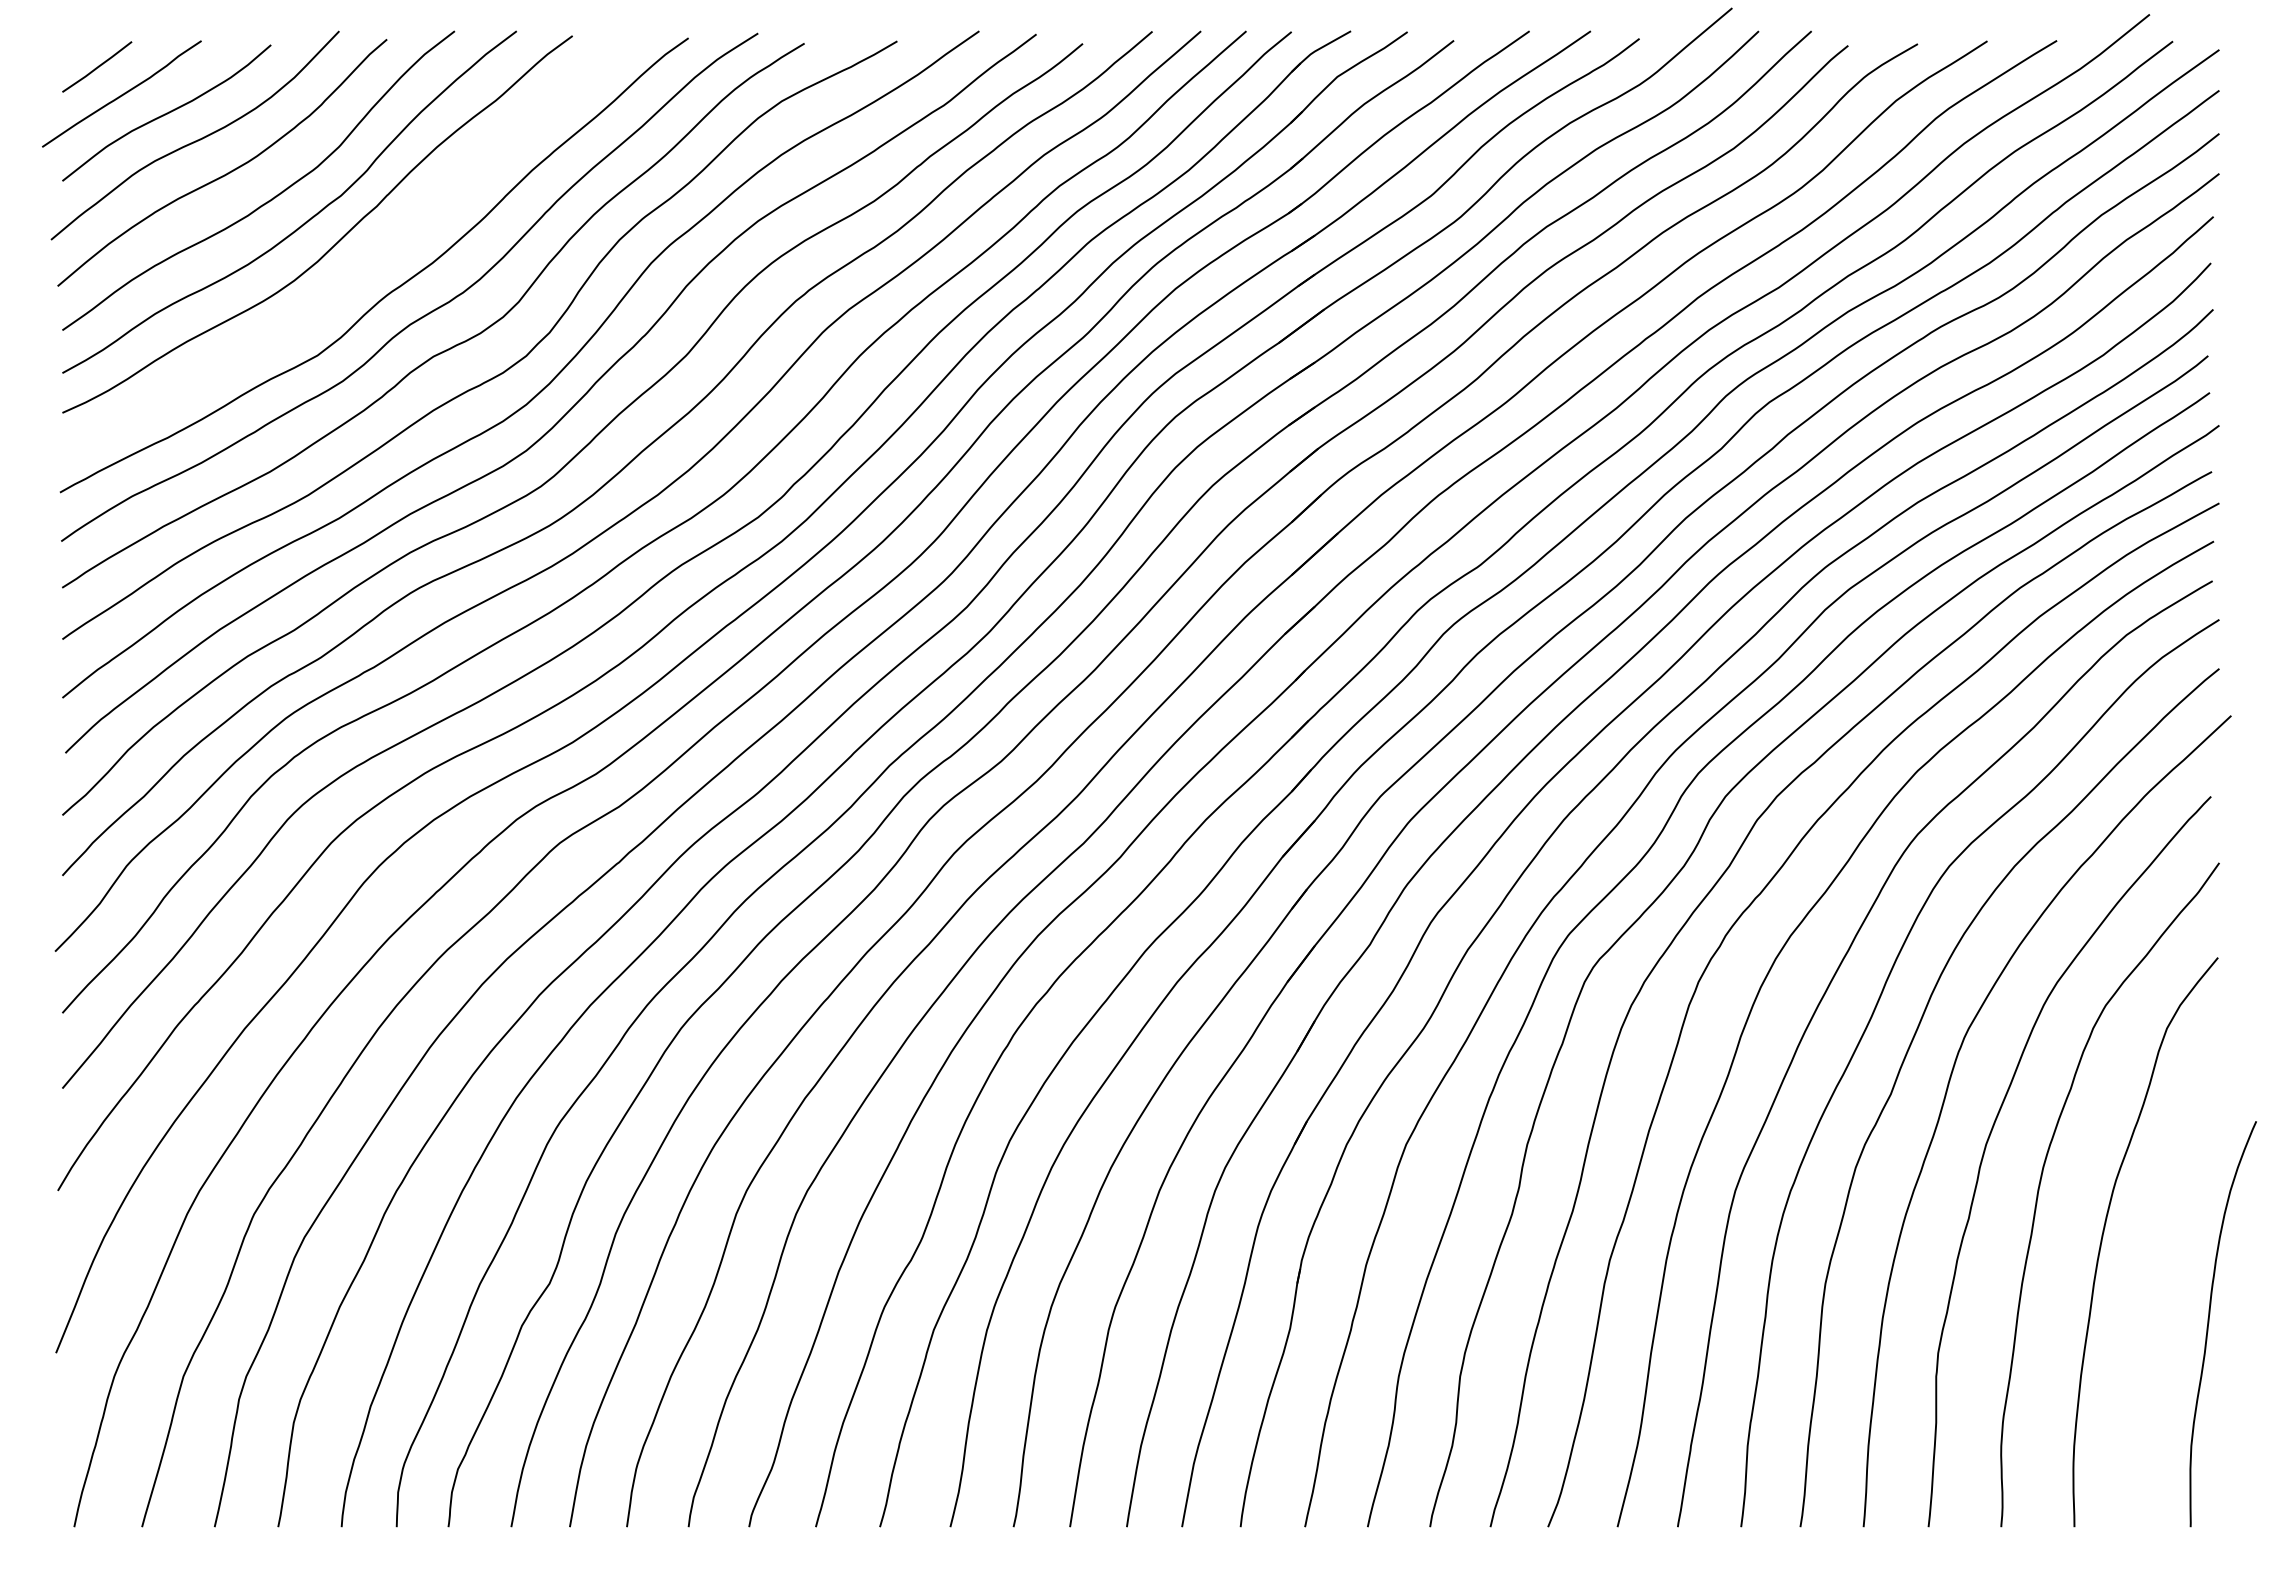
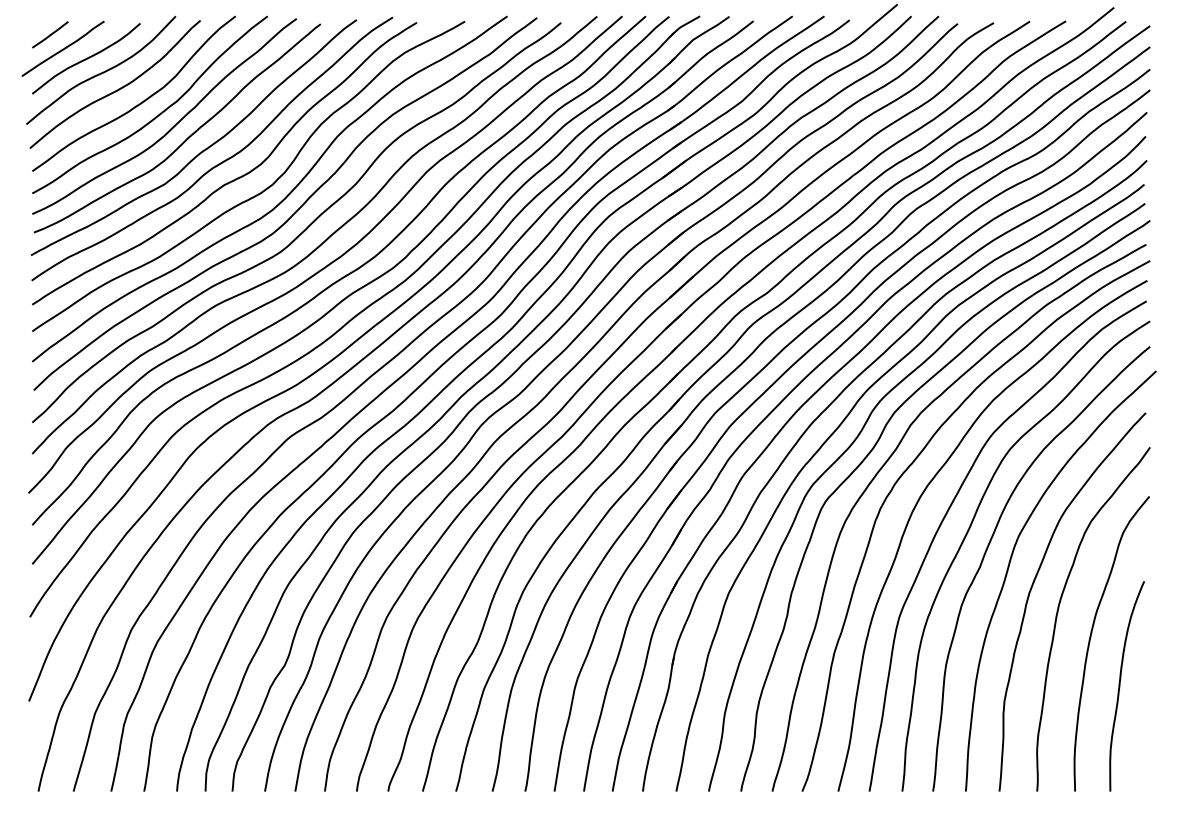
curve: (361, 265) -> (187, 137), added
curve: (2210, 1324) -> (1120, 686), moved

